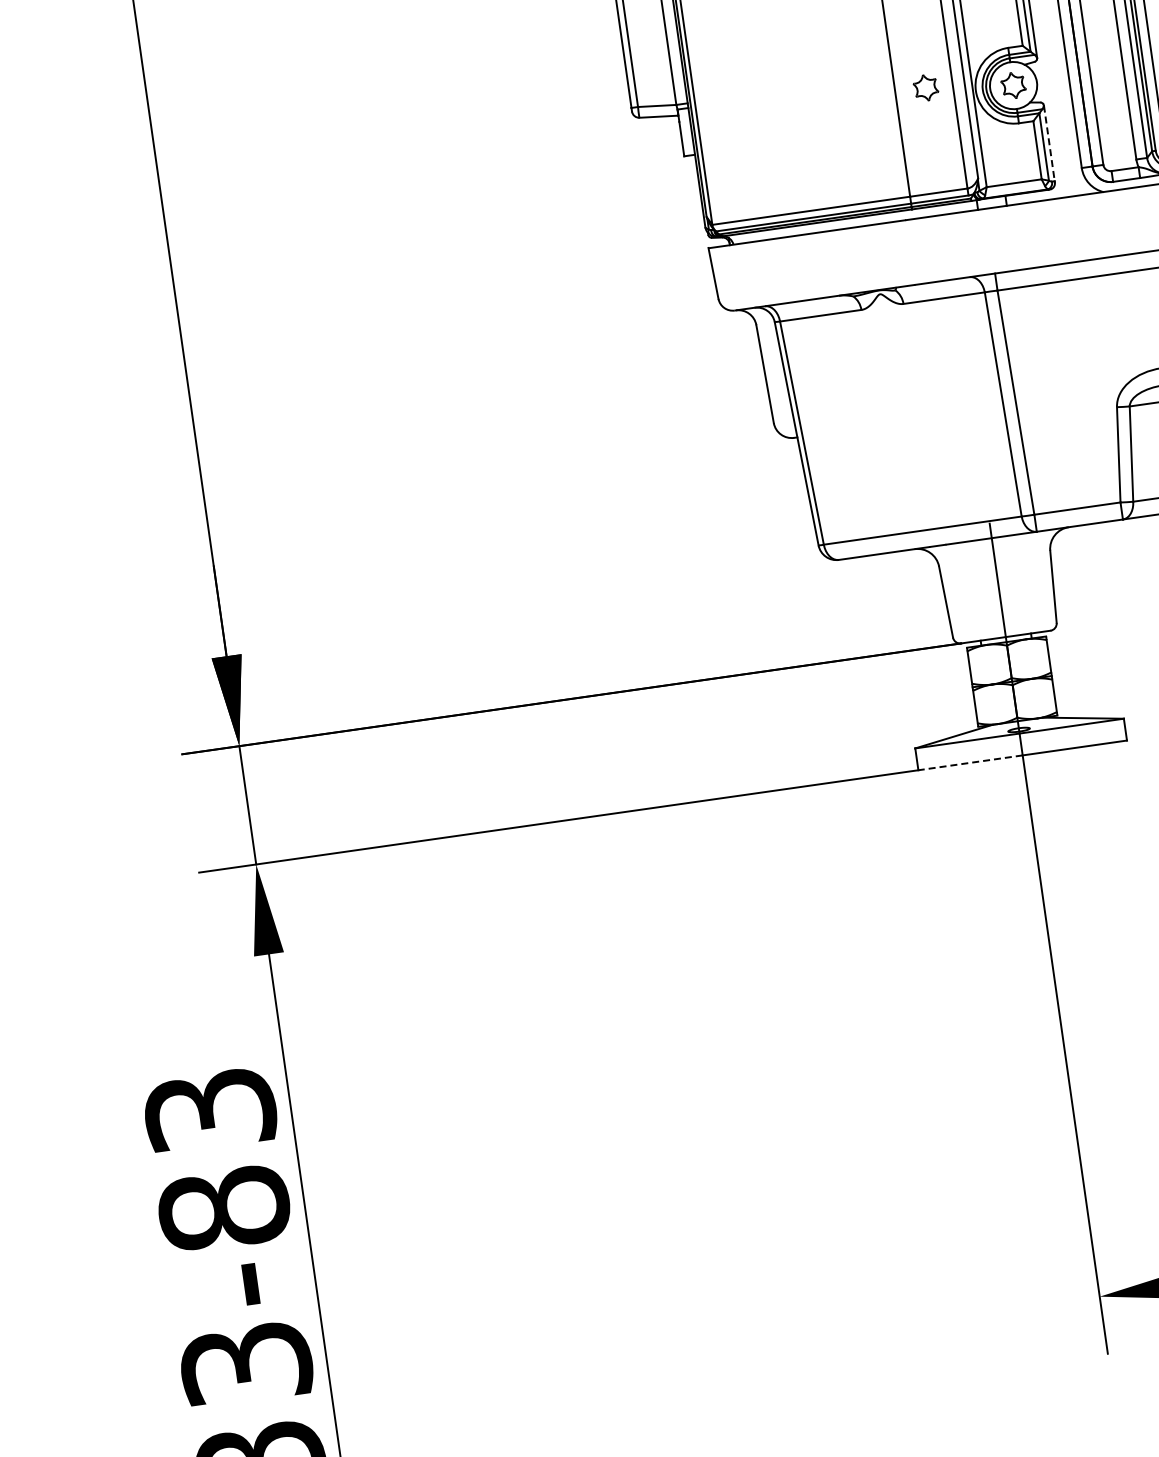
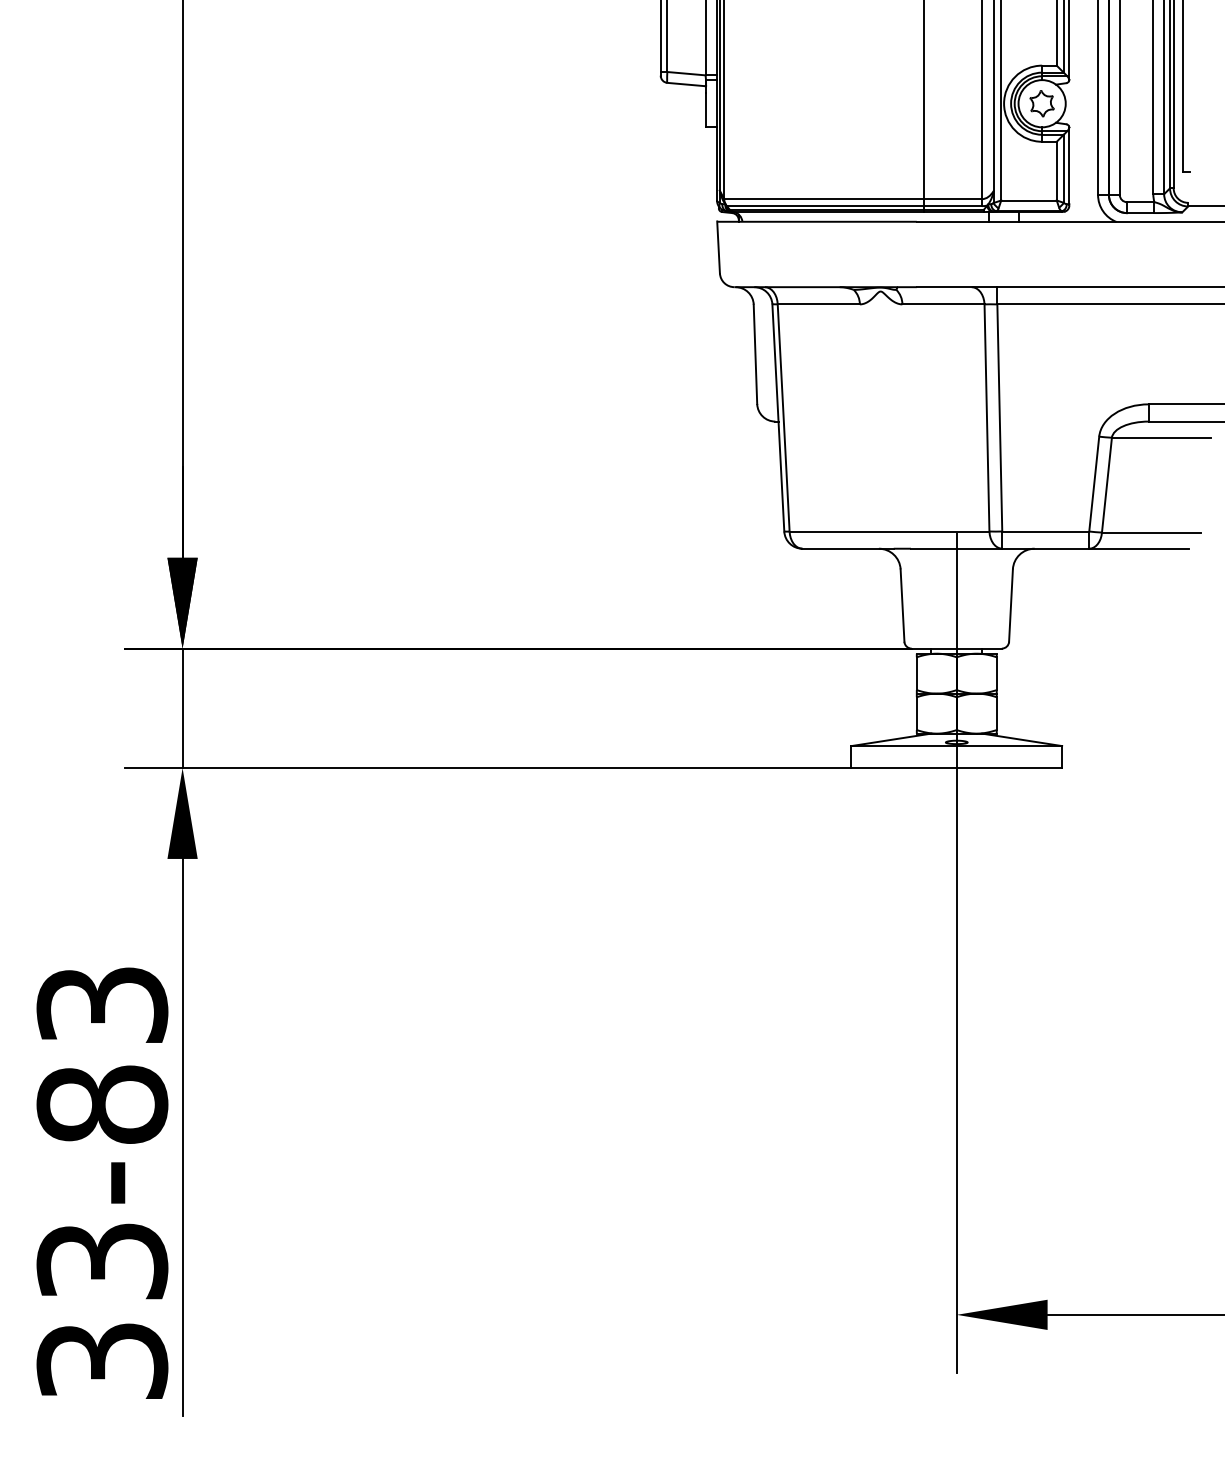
part: (925, 87) -> (954, 93), removed
line: (1049, 143) -> (1069, 166), dashed -> solid
line: (970, 763) -> (904, 768), dashed -> solid

